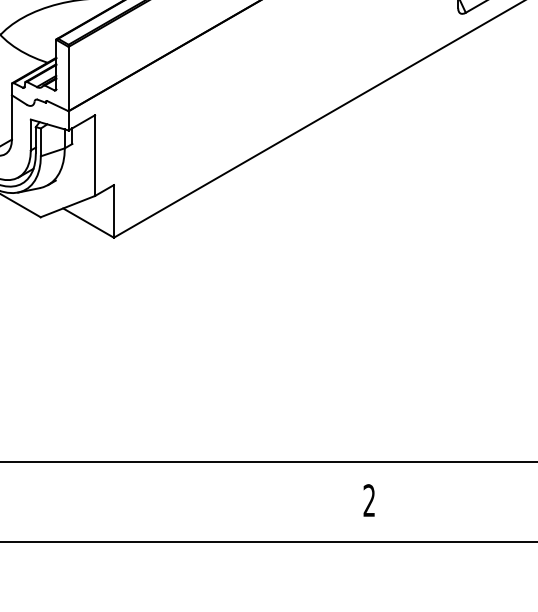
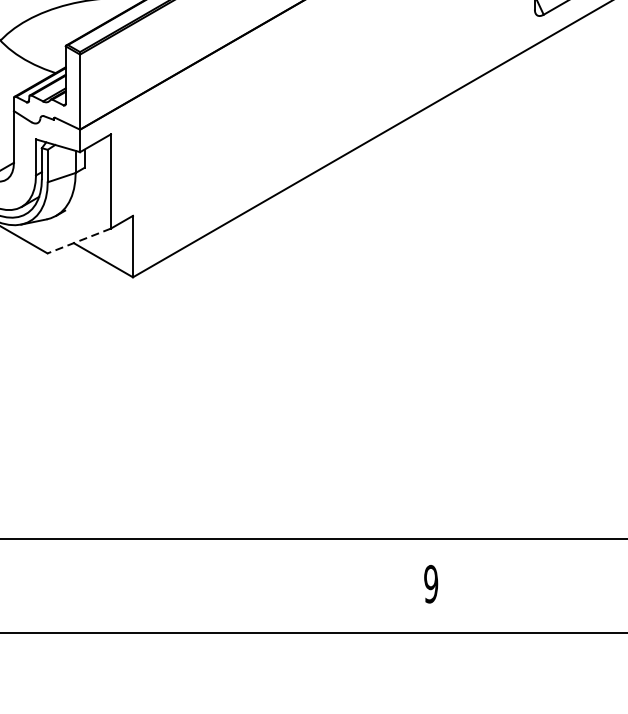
line: (67, 206) -> (78, 240), solid -> dashed
text: (369, 500) -> (431, 584), 2 -> 9

